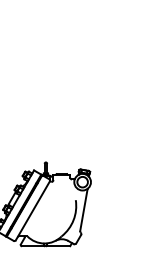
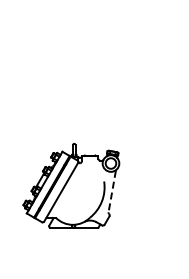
line: (84, 211) -> (112, 192), solid -> dashed

